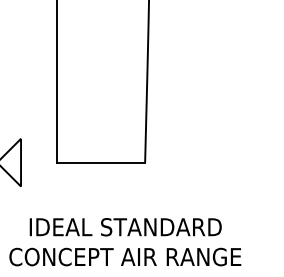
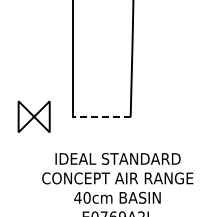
line: (100, 162) -> (101, 116), solid -> dashed

